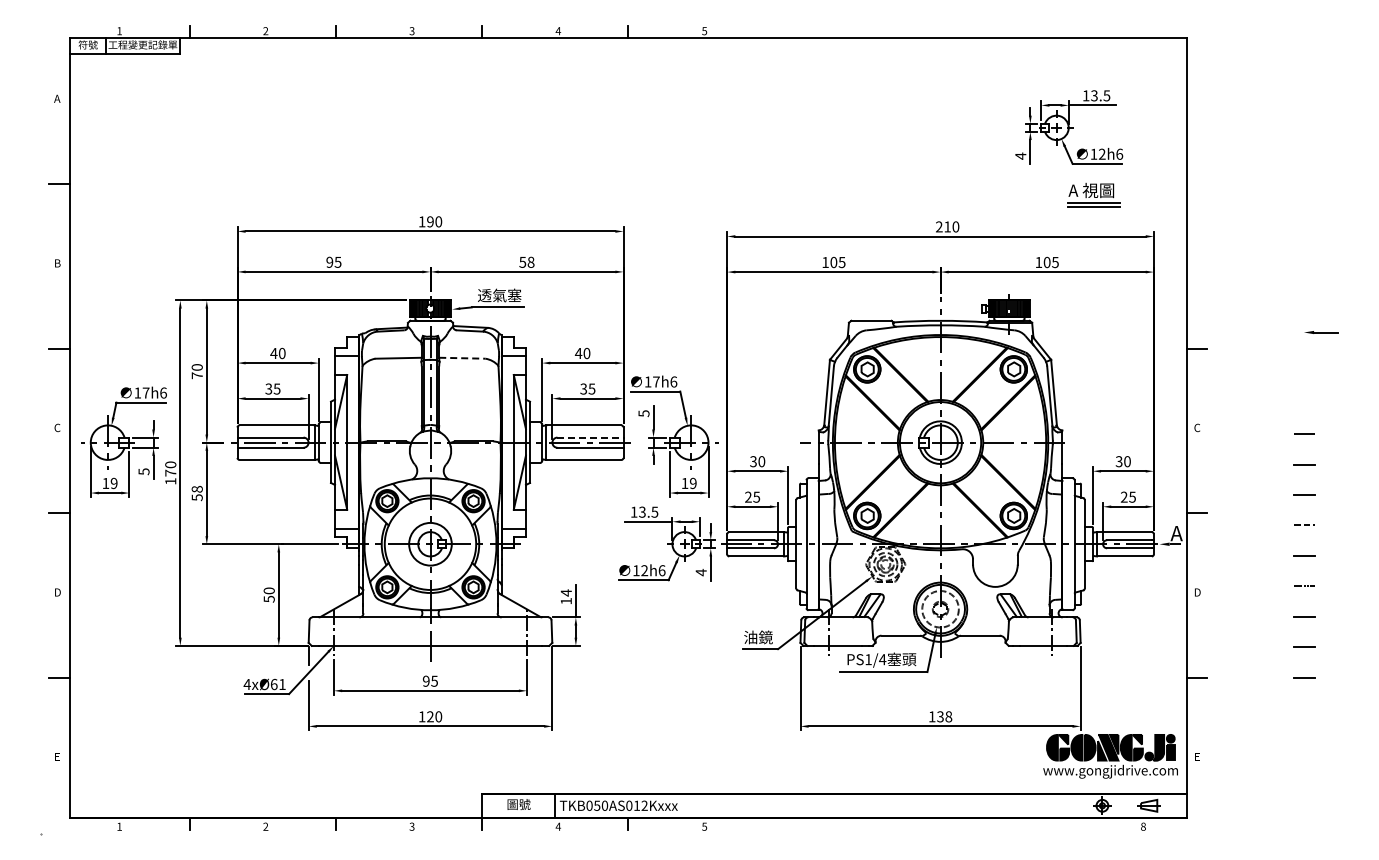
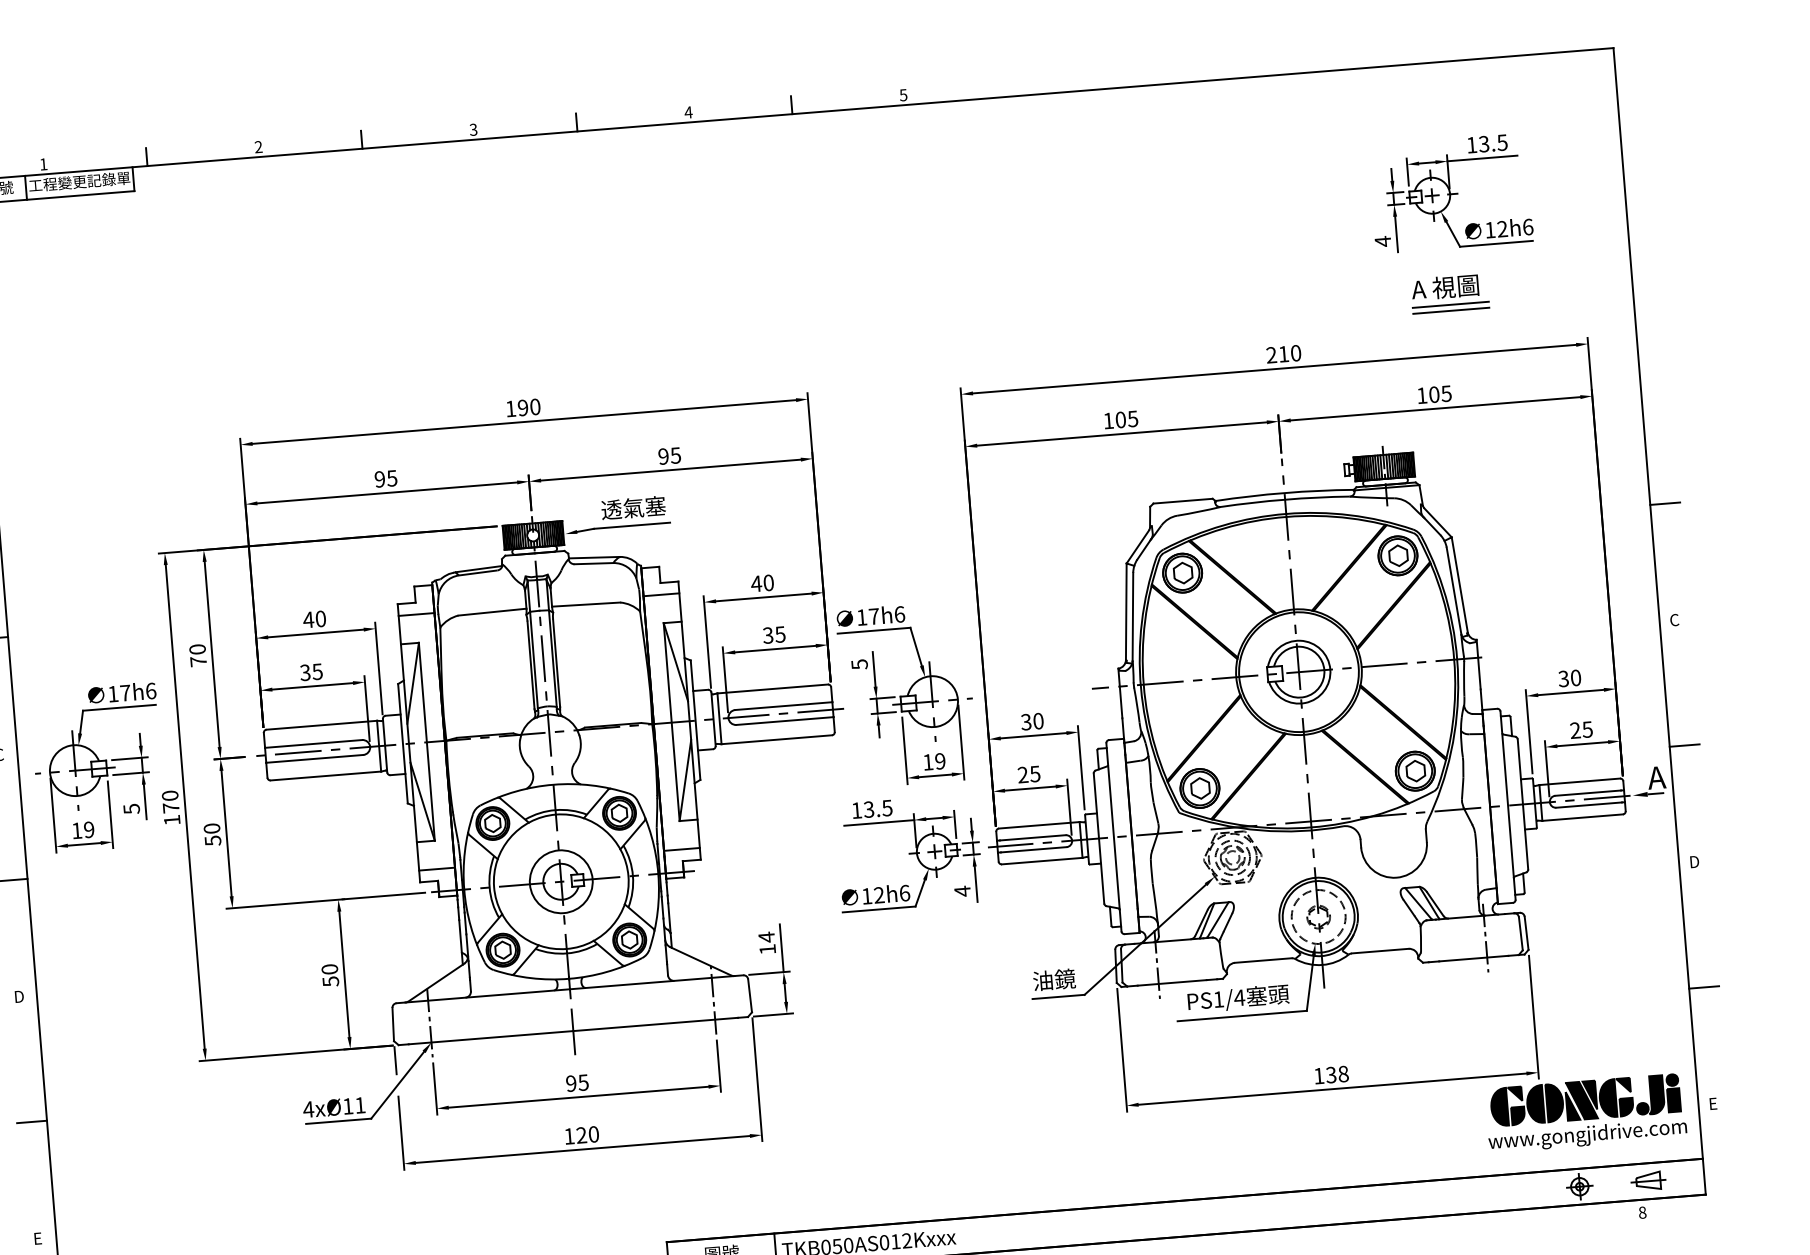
part: (1093, 195) -> (1448, 294), moved
text: (526, 261) -> (668, 454), 58 -> 95
line: (462, 358) -> (586, 604), dashed -> solid
line: (590, 437) -> (783, 705), dashed -> solid
text: (197, 489) -> (212, 828), 58 -> 50
text: (274, 684) -> (348, 1106), 4xØ61 -> 4xØ11

